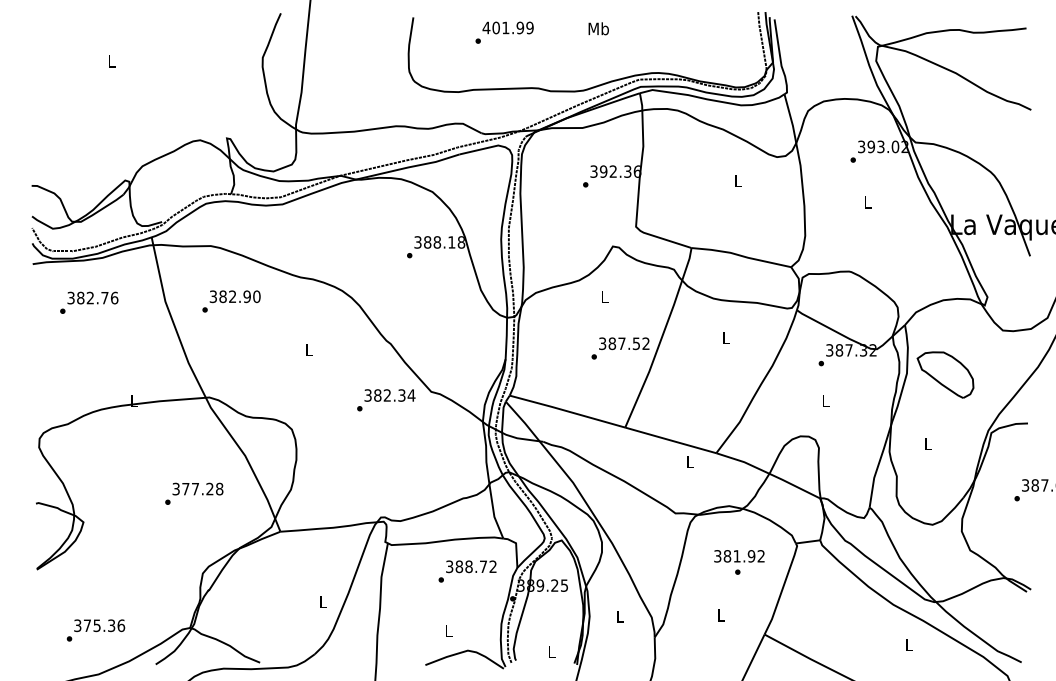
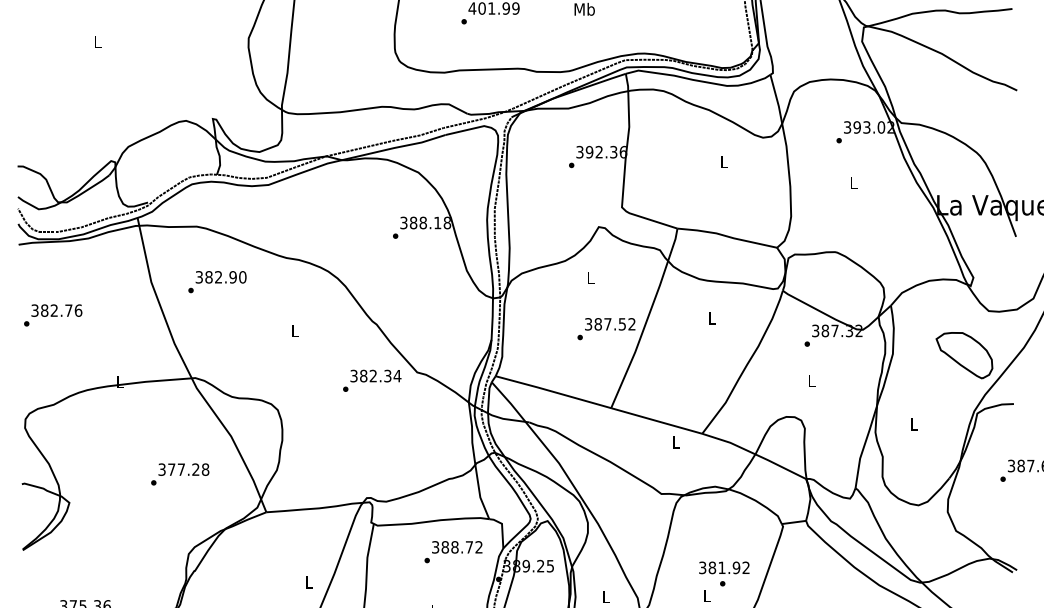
text: (89, 302) -> (53, 315), moved
part: (945, 374) -> (964, 355), moved
text: (739, 562) -> (724, 574), moved

